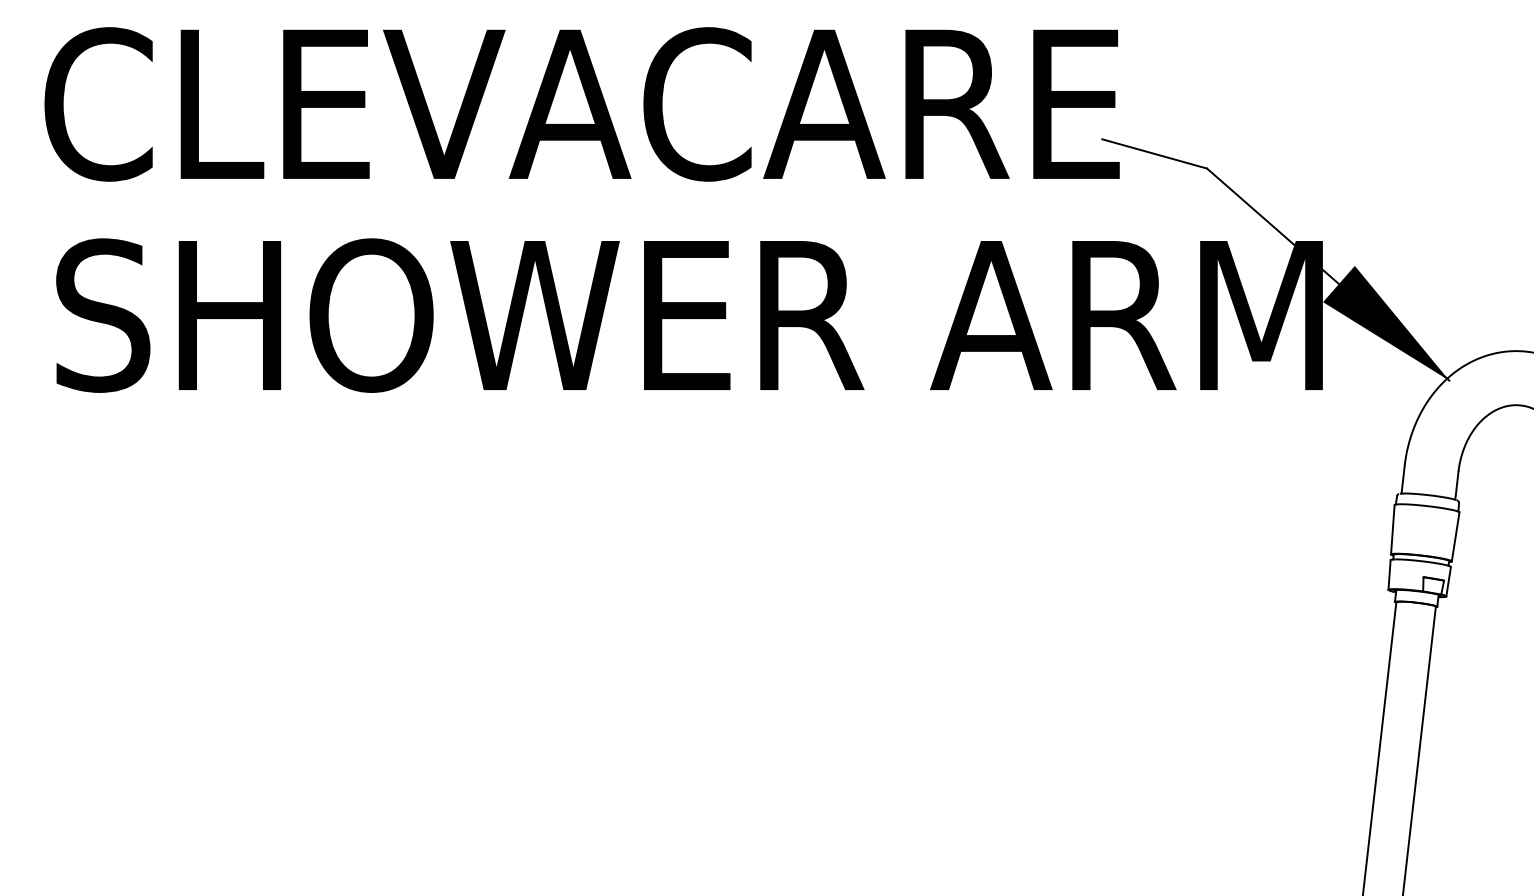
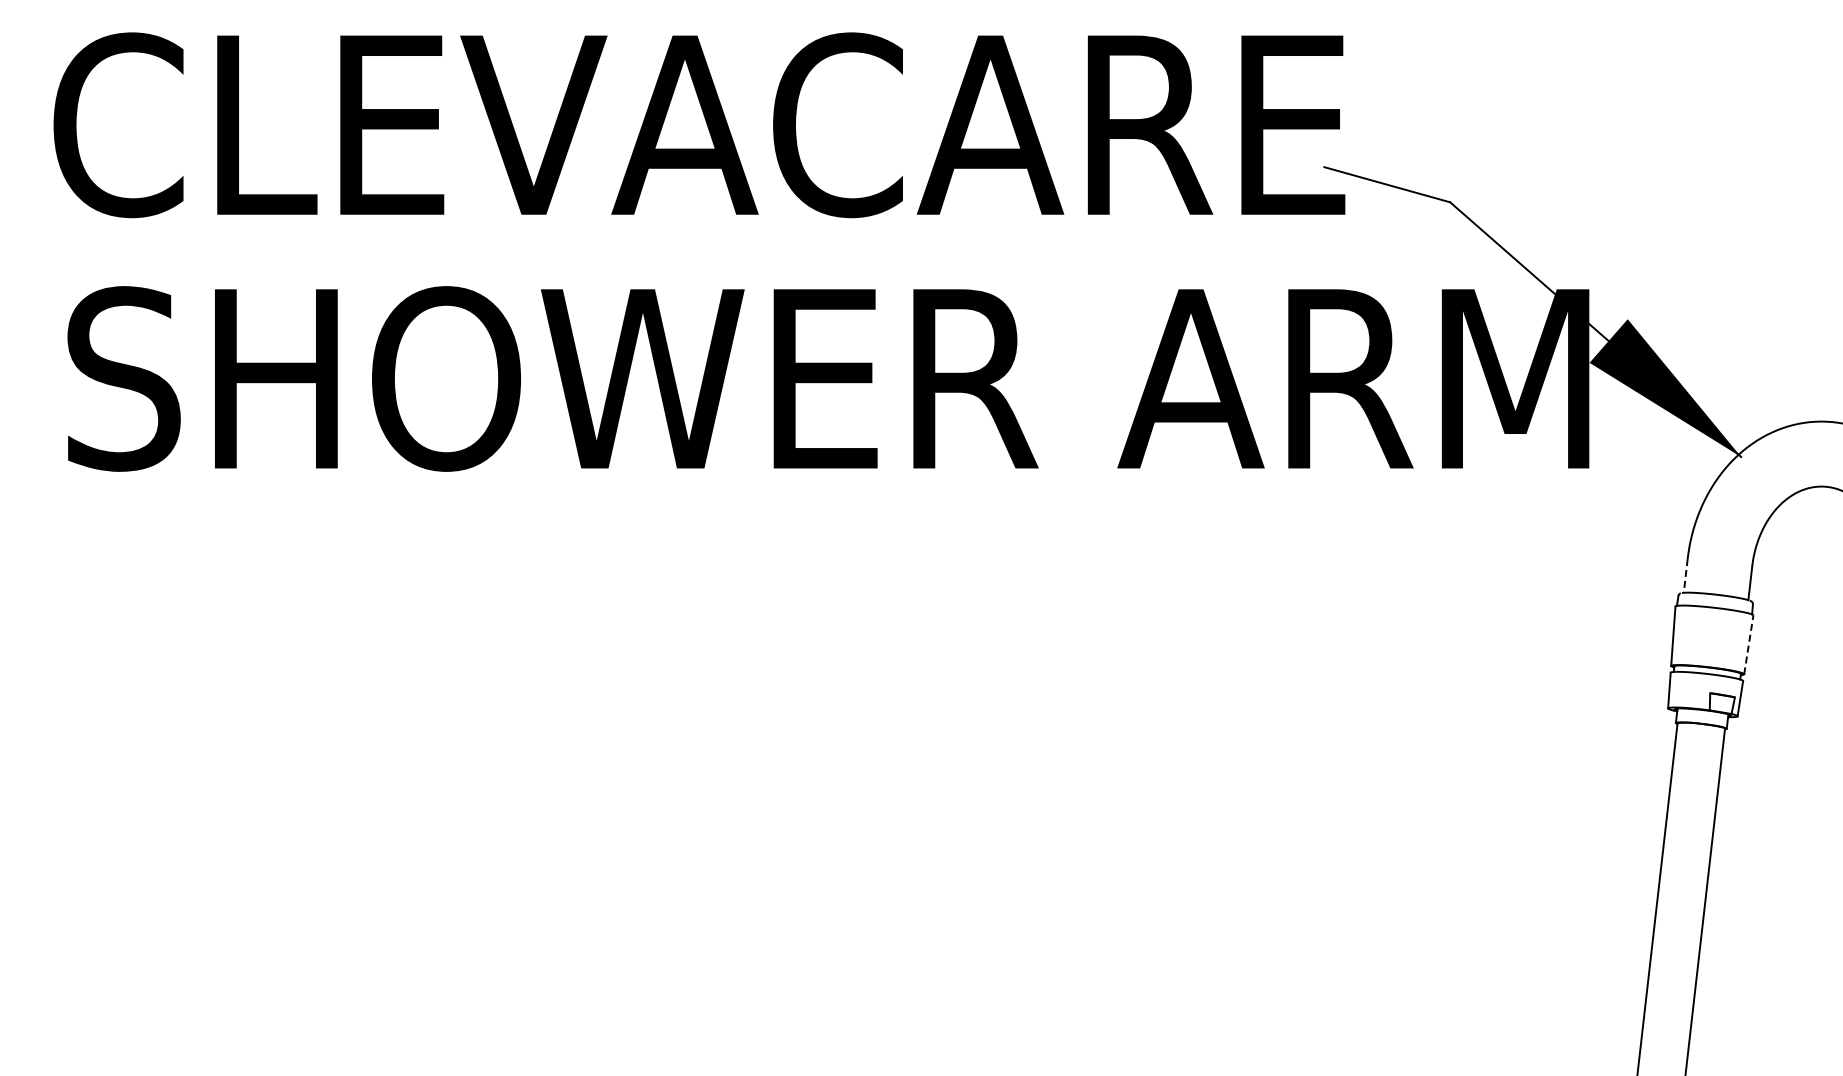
line: (1402, 479) -> (1685, 575), solid -> dashed
line: (1455, 536) -> (1748, 644), solid -> dashed

